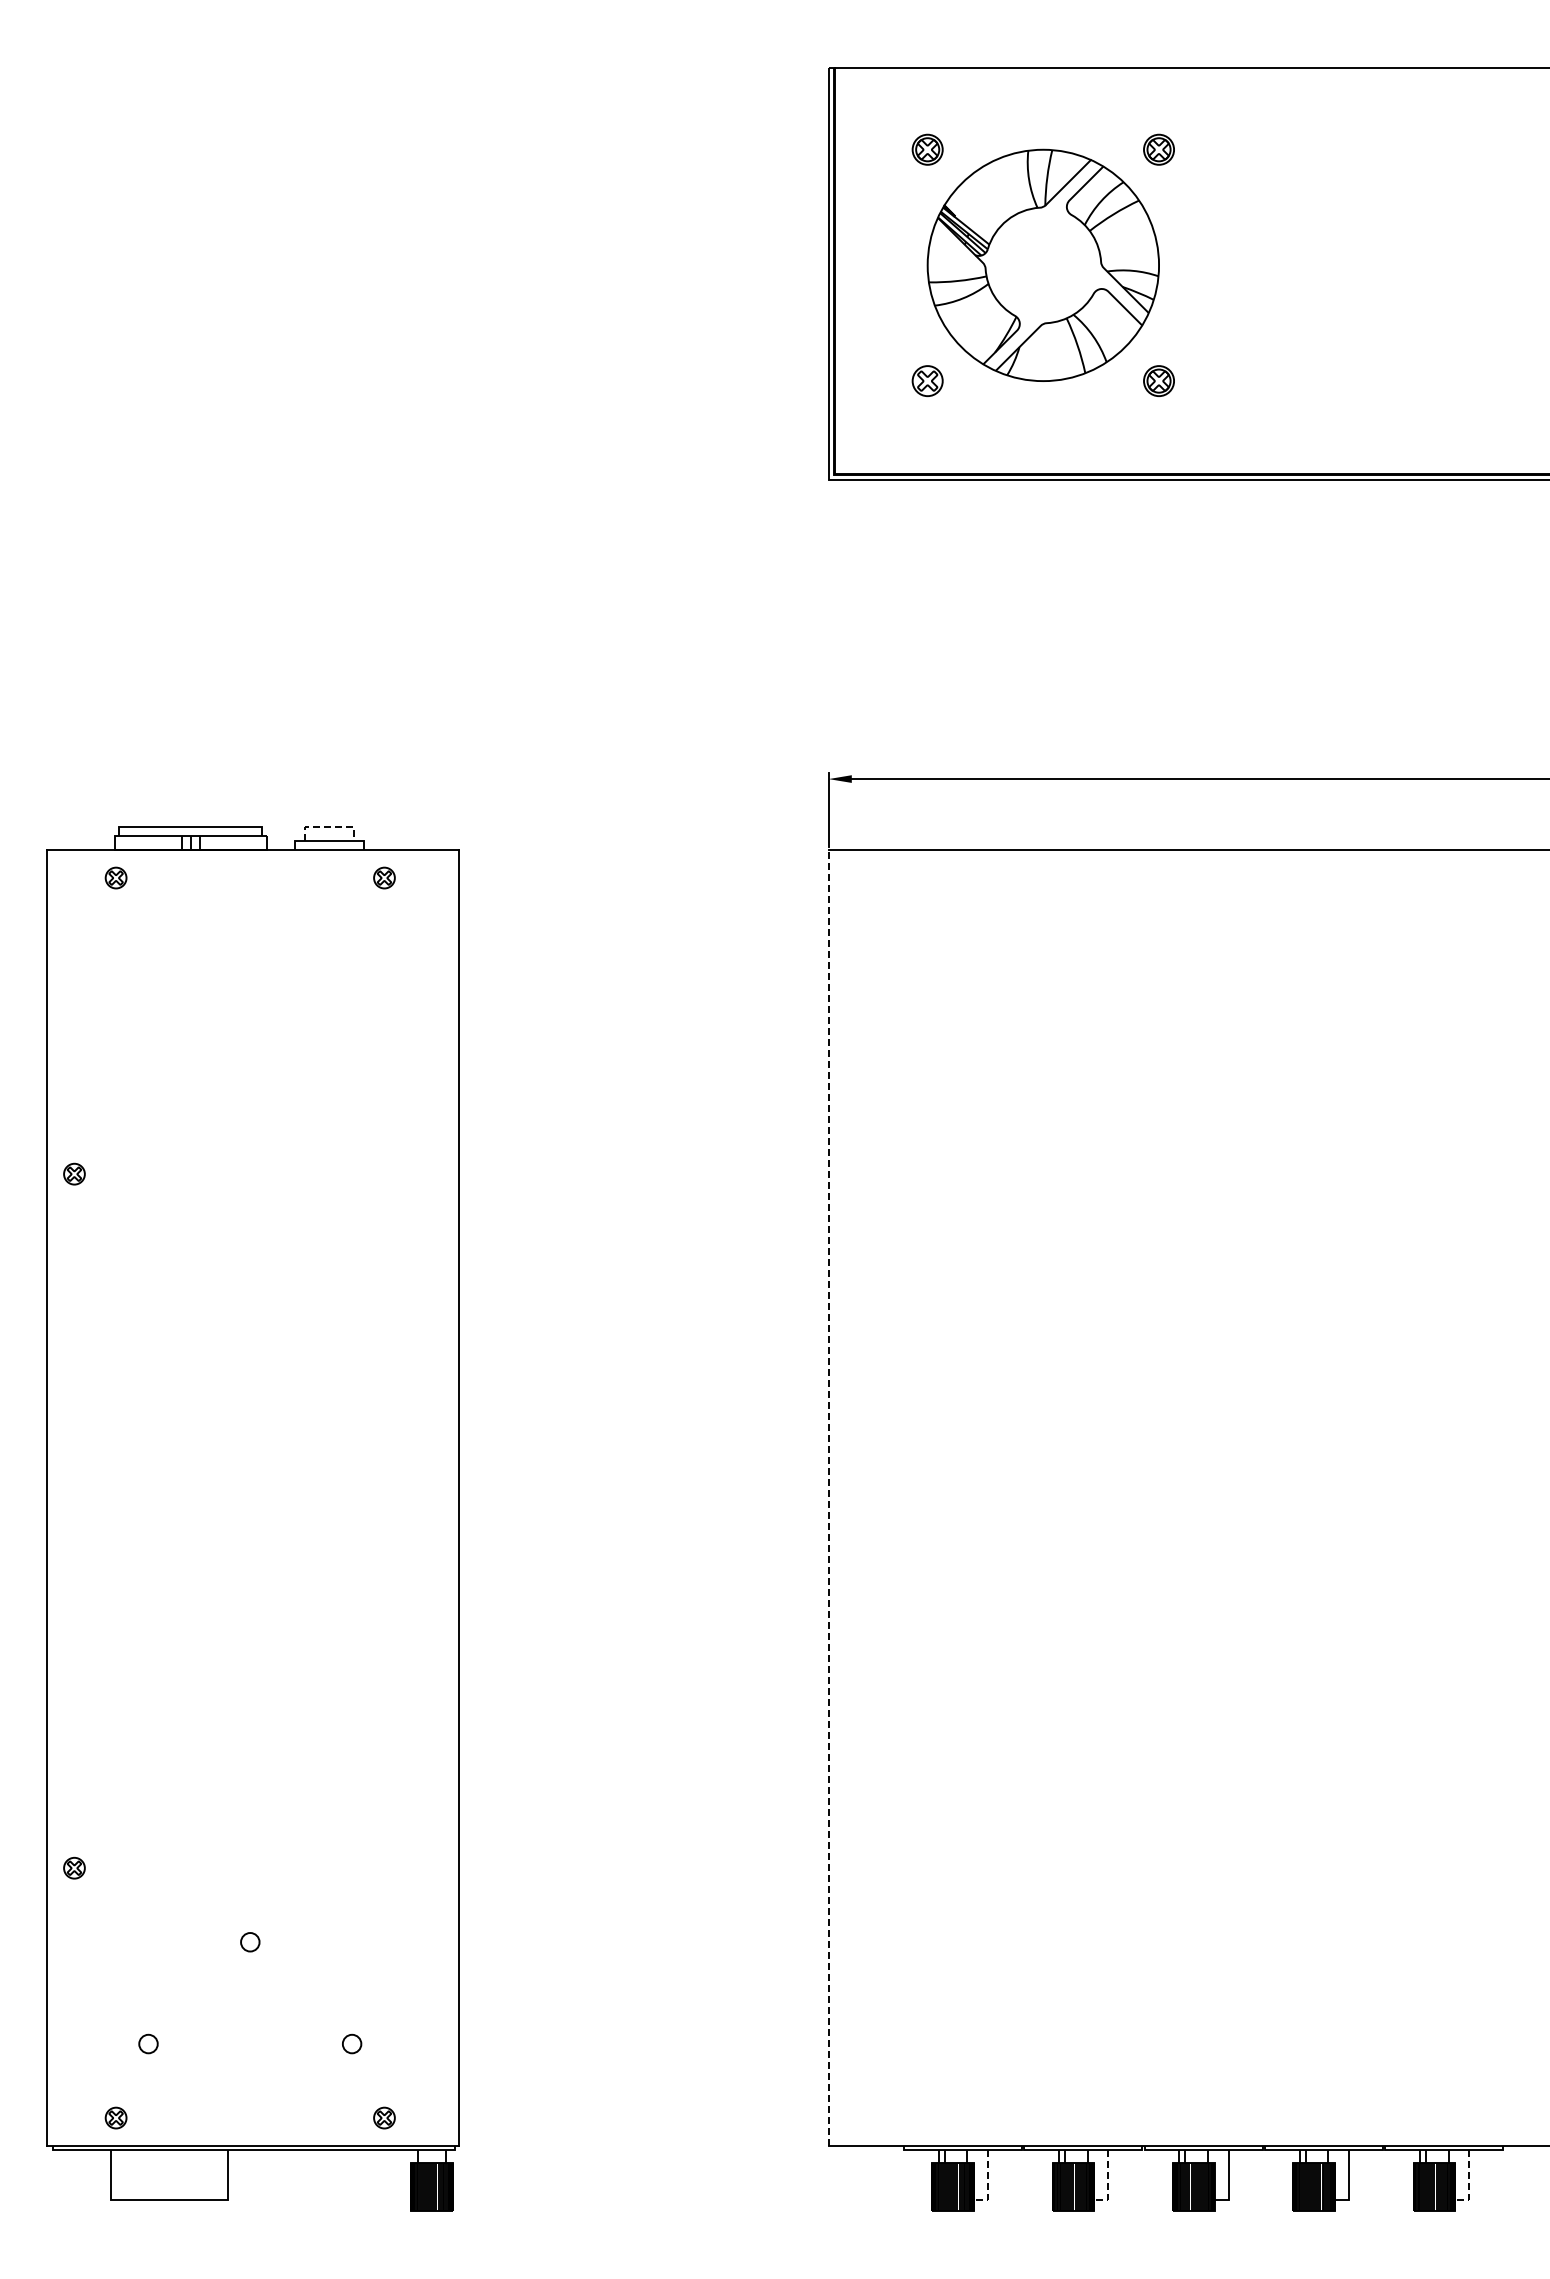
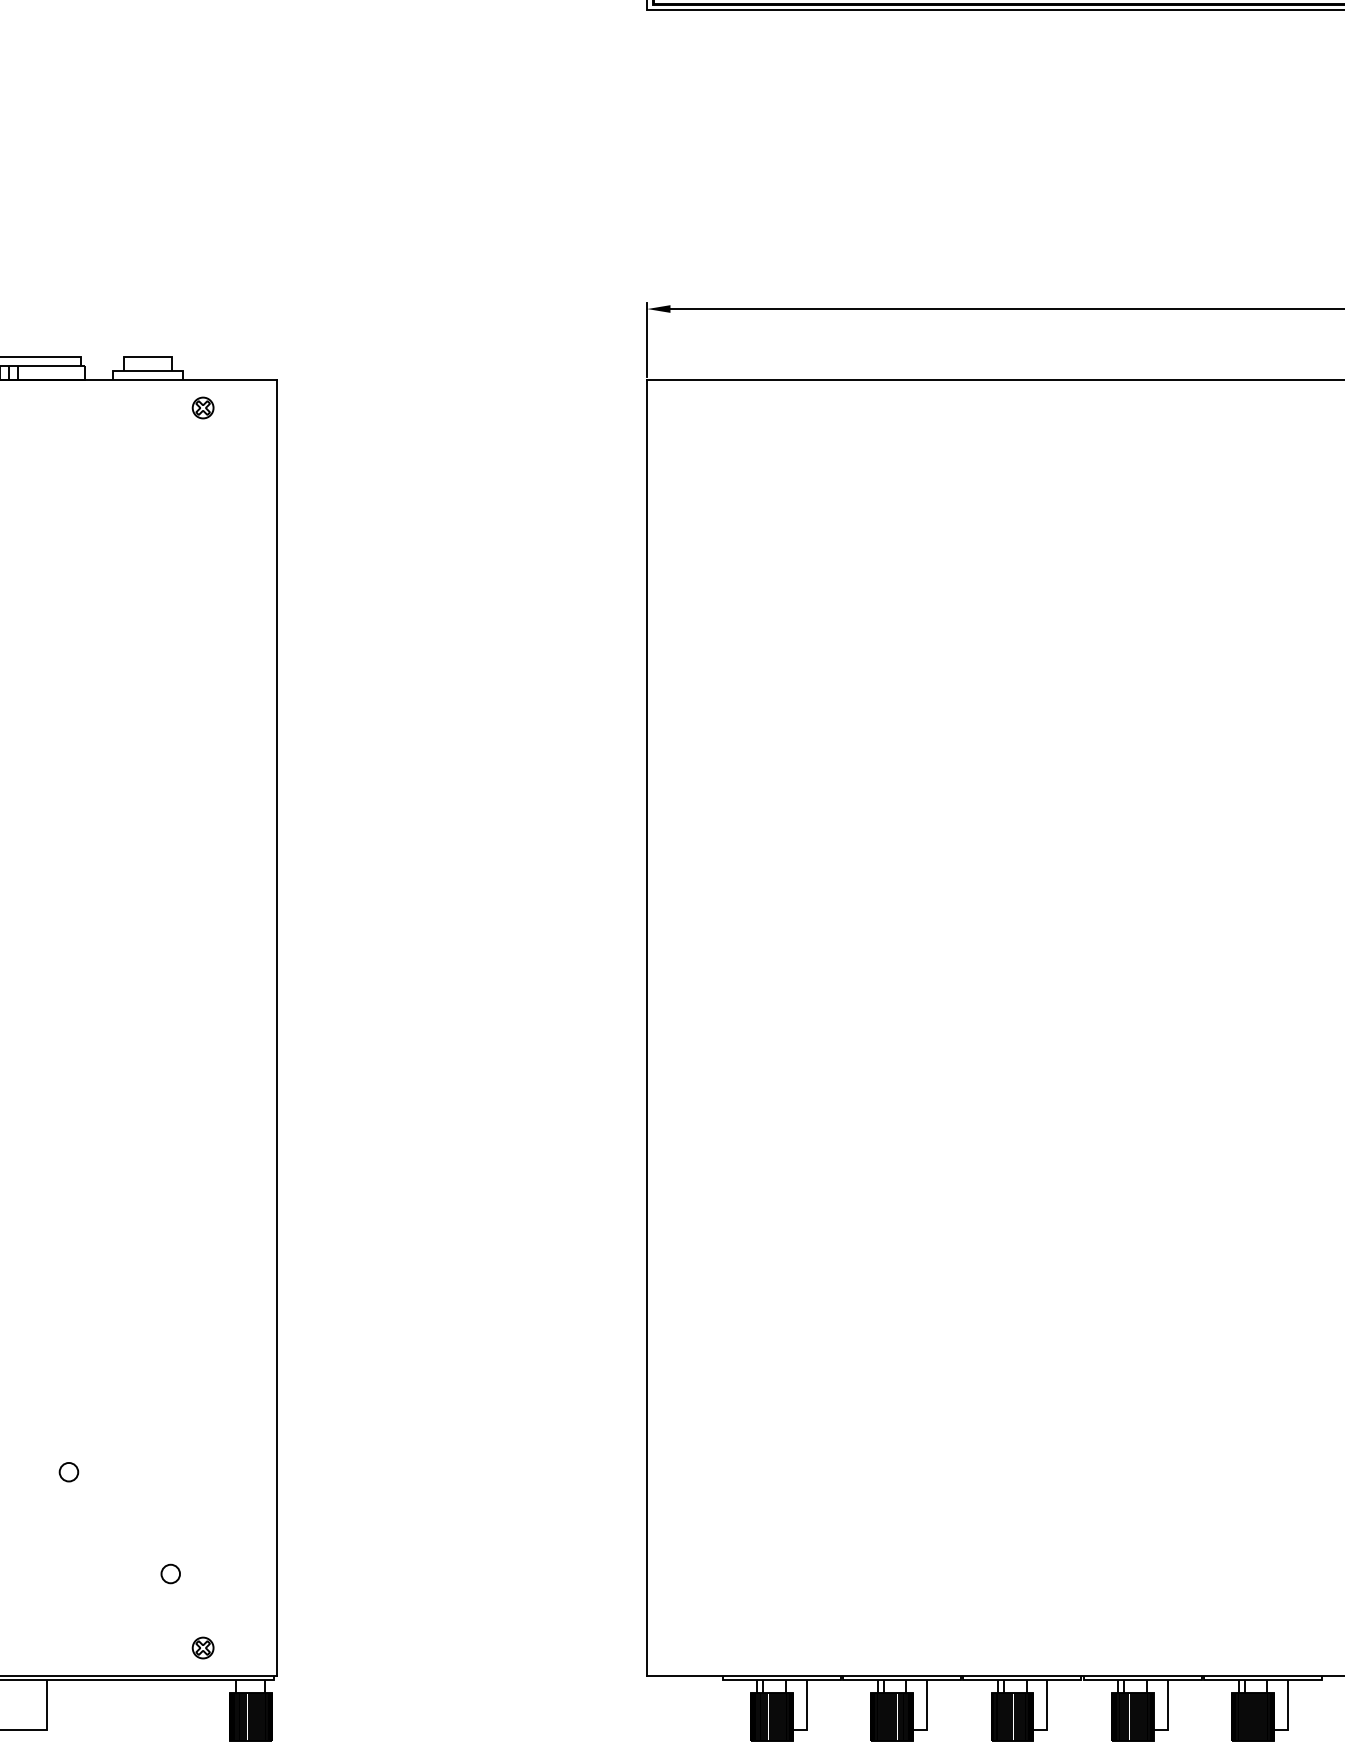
line: (329, 826) -> (148, 356), dashed -> solid
line: (828, 1498) -> (647, 1028), dashed -> solid
line: (988, 2183) -> (807, 1713), dashed -> solid
line: (1108, 2183) -> (927, 1713), dashed -> solid
line: (1469, 2183) -> (1288, 1713), dashed -> solid

